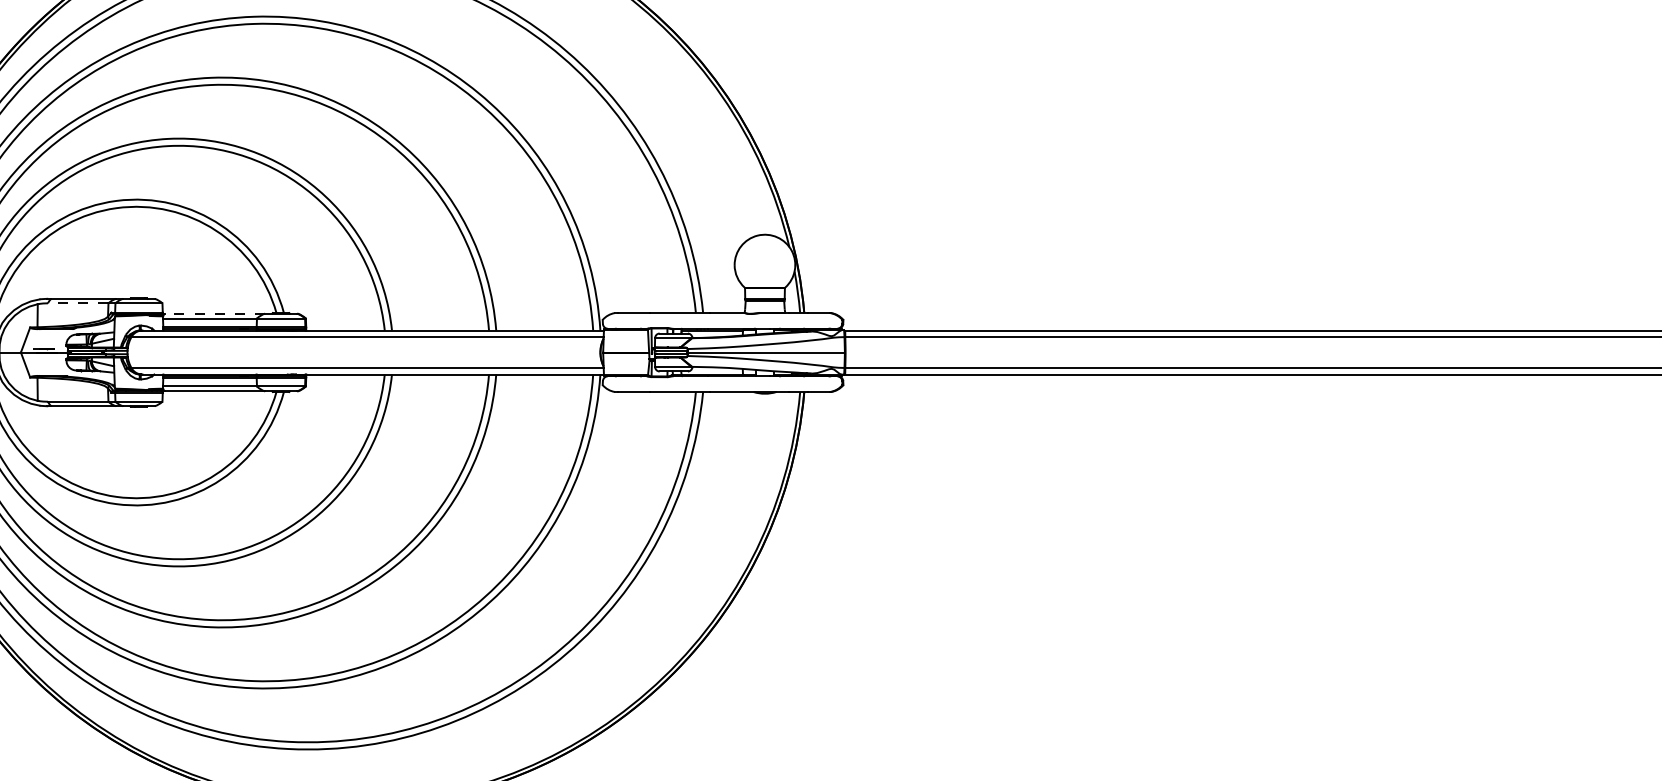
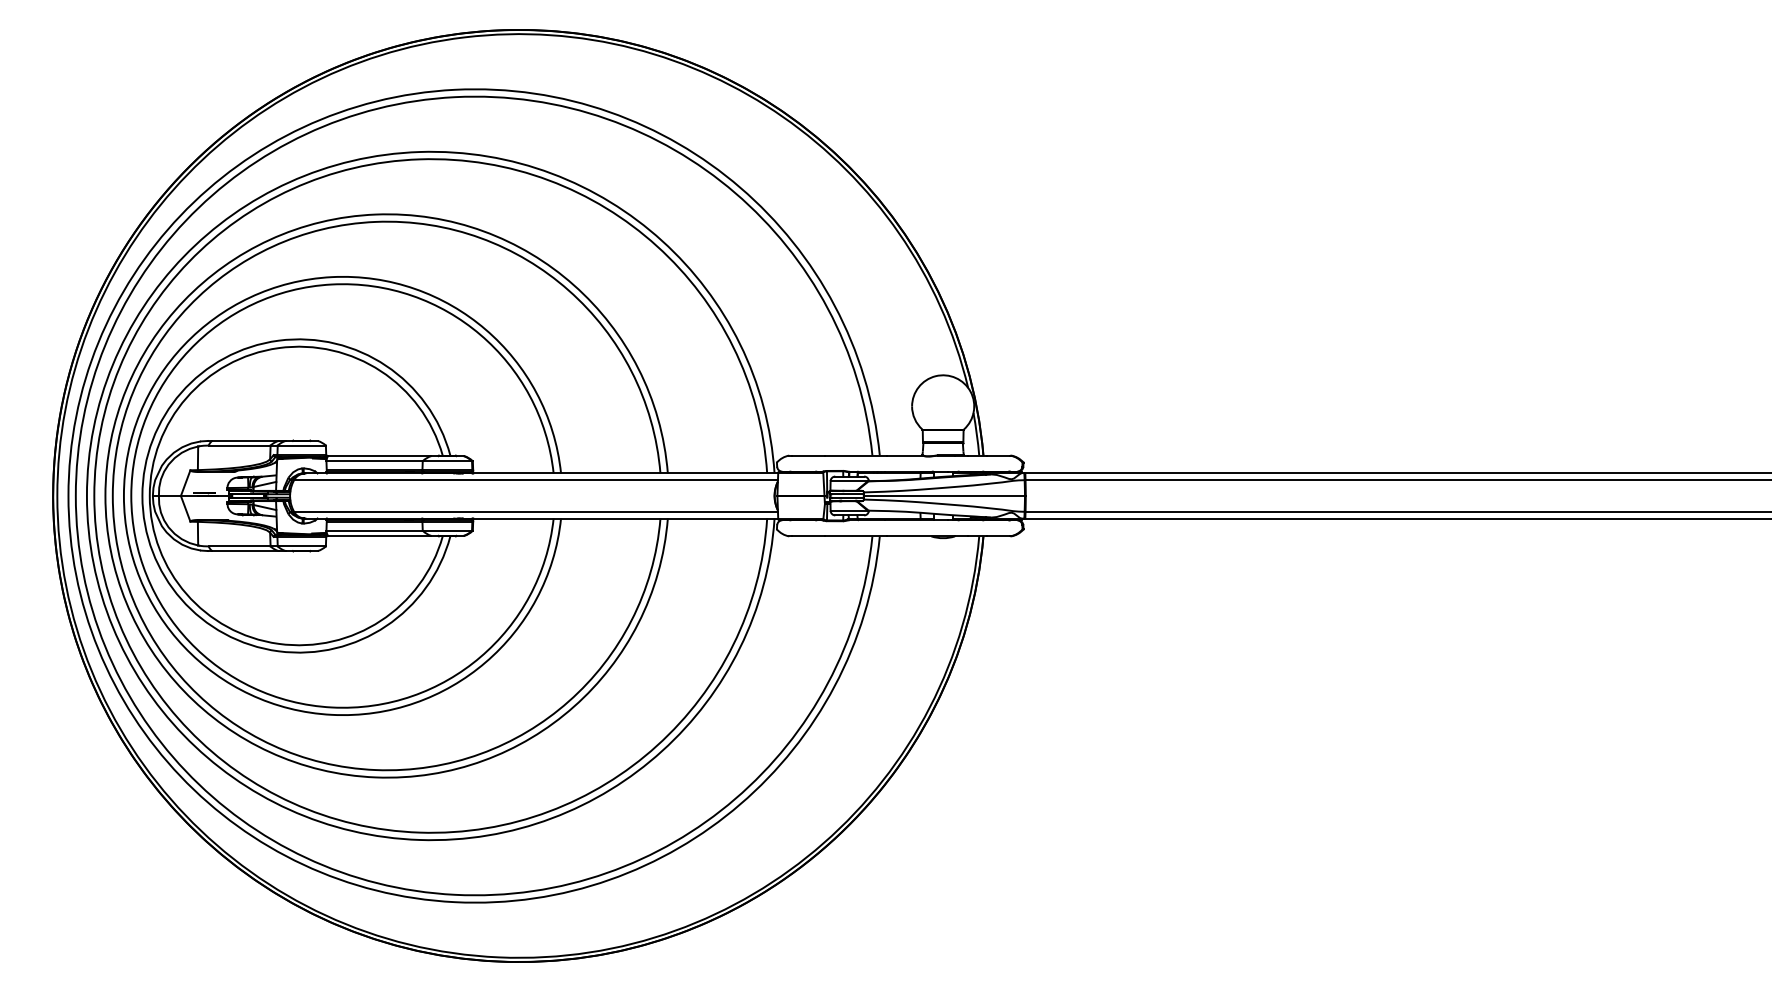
line: (78, 303) -> (239, 445), dashed -> solid
line: (214, 313) -> (379, 456), dashed -> solid

